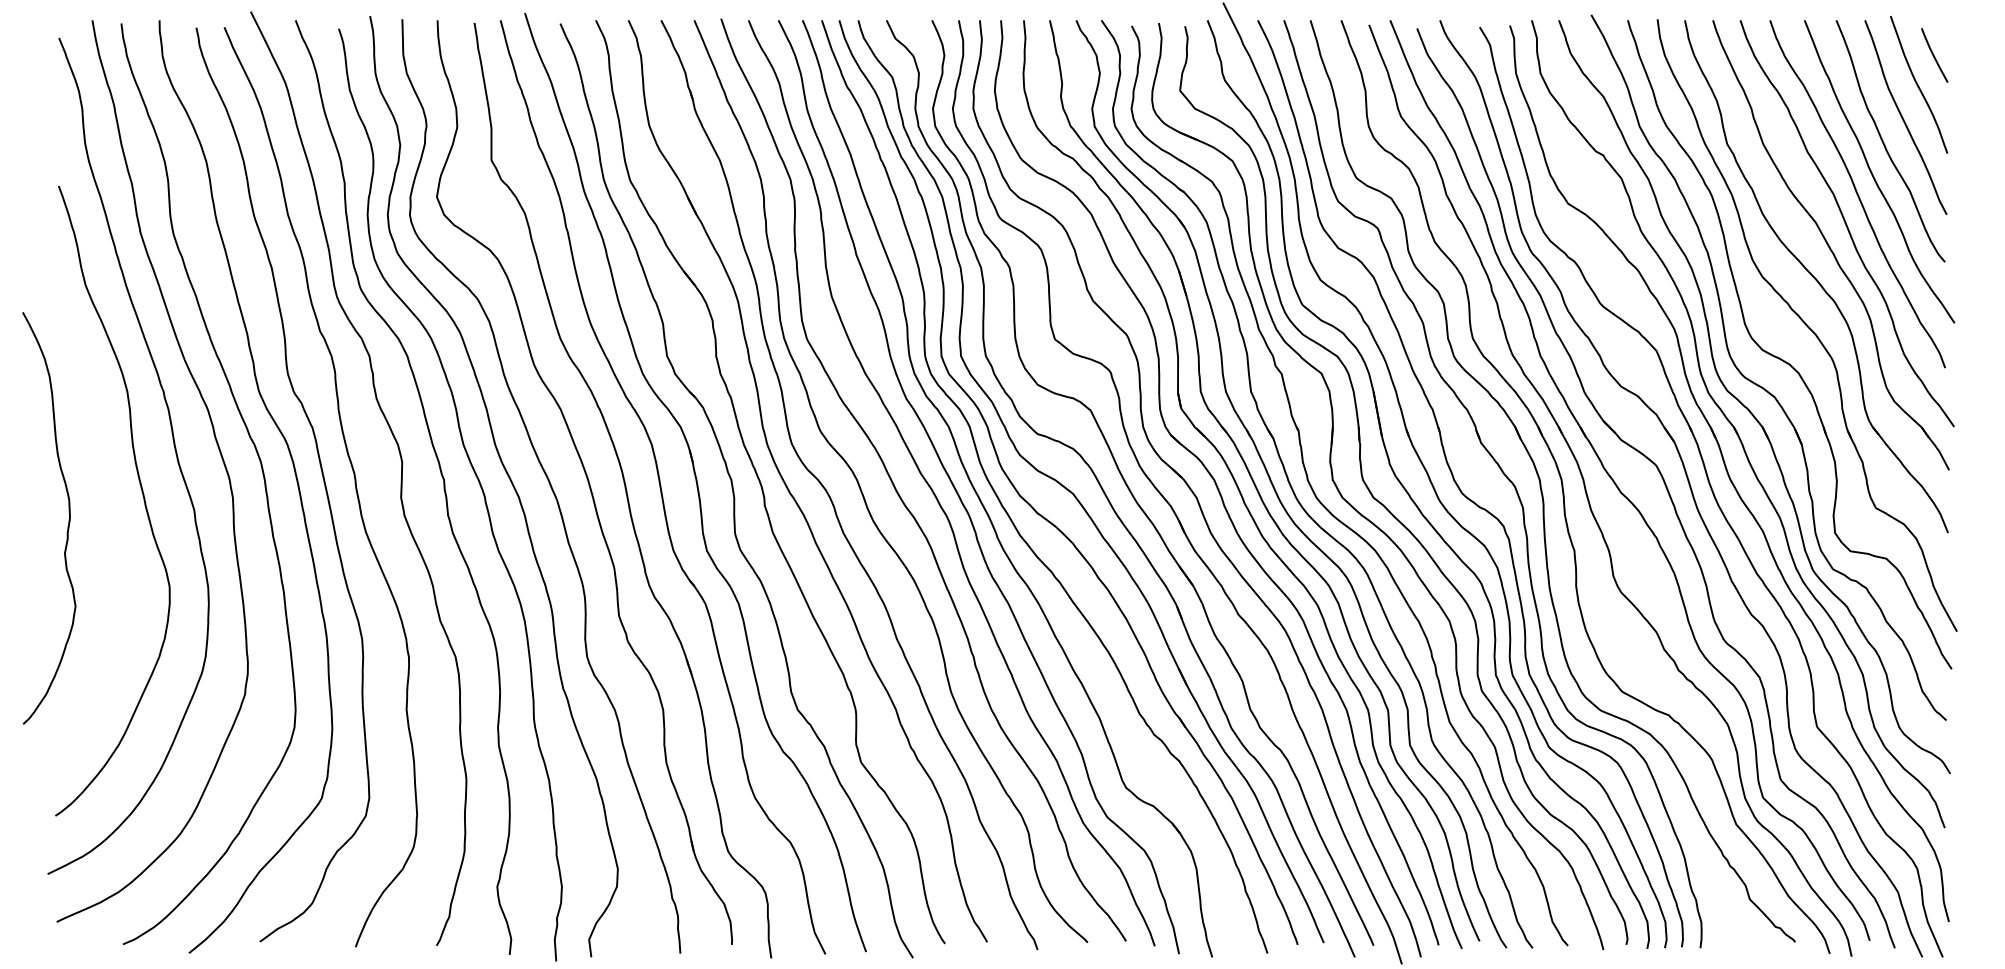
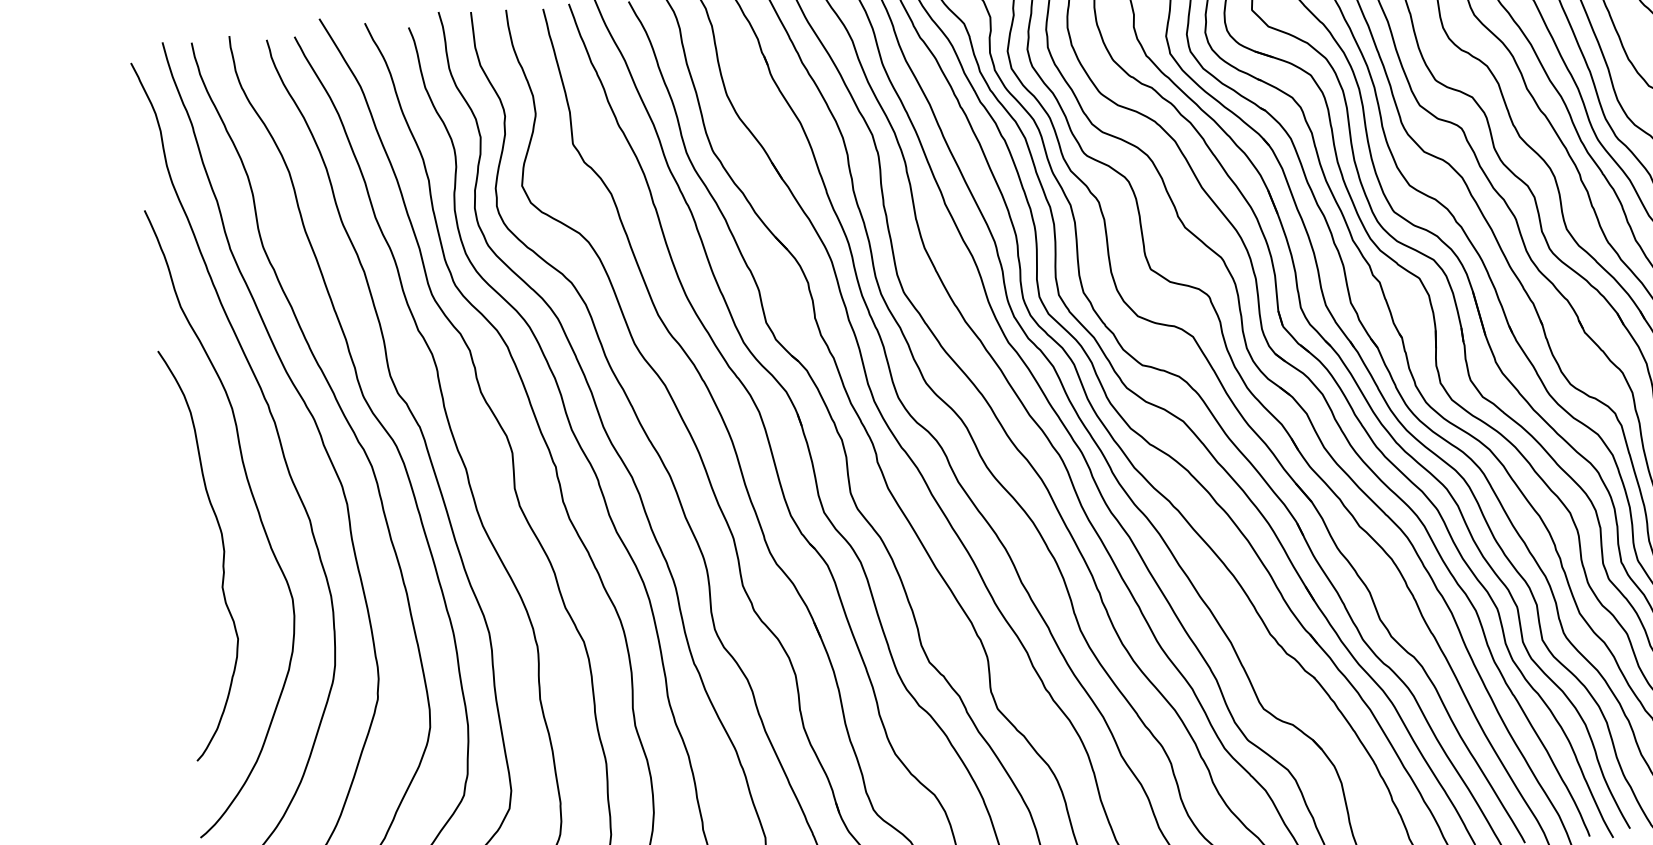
curve: (68, 519) -> (222, 553), moved

